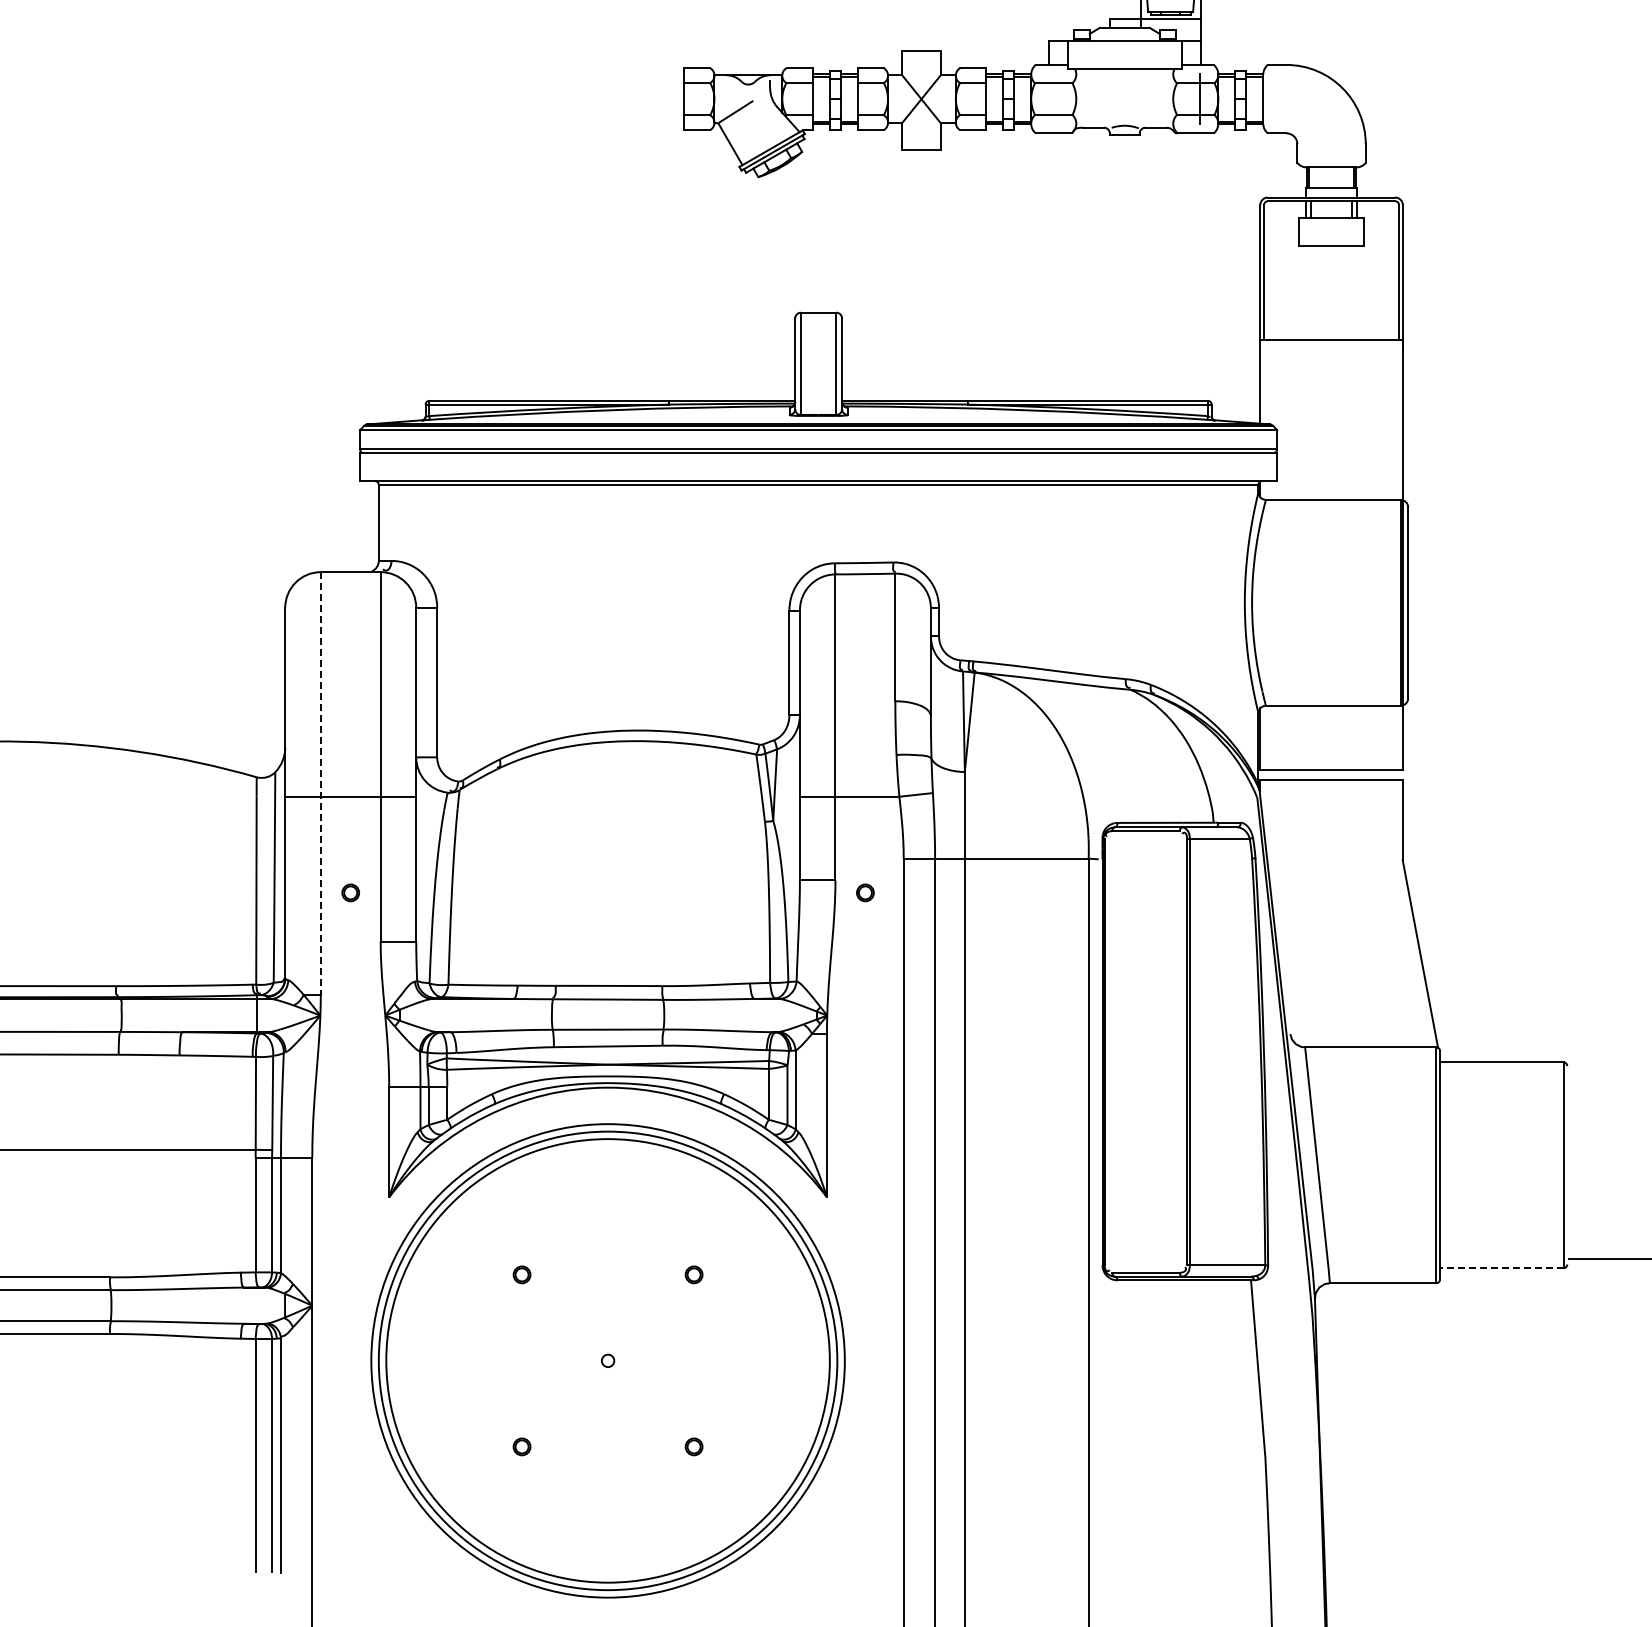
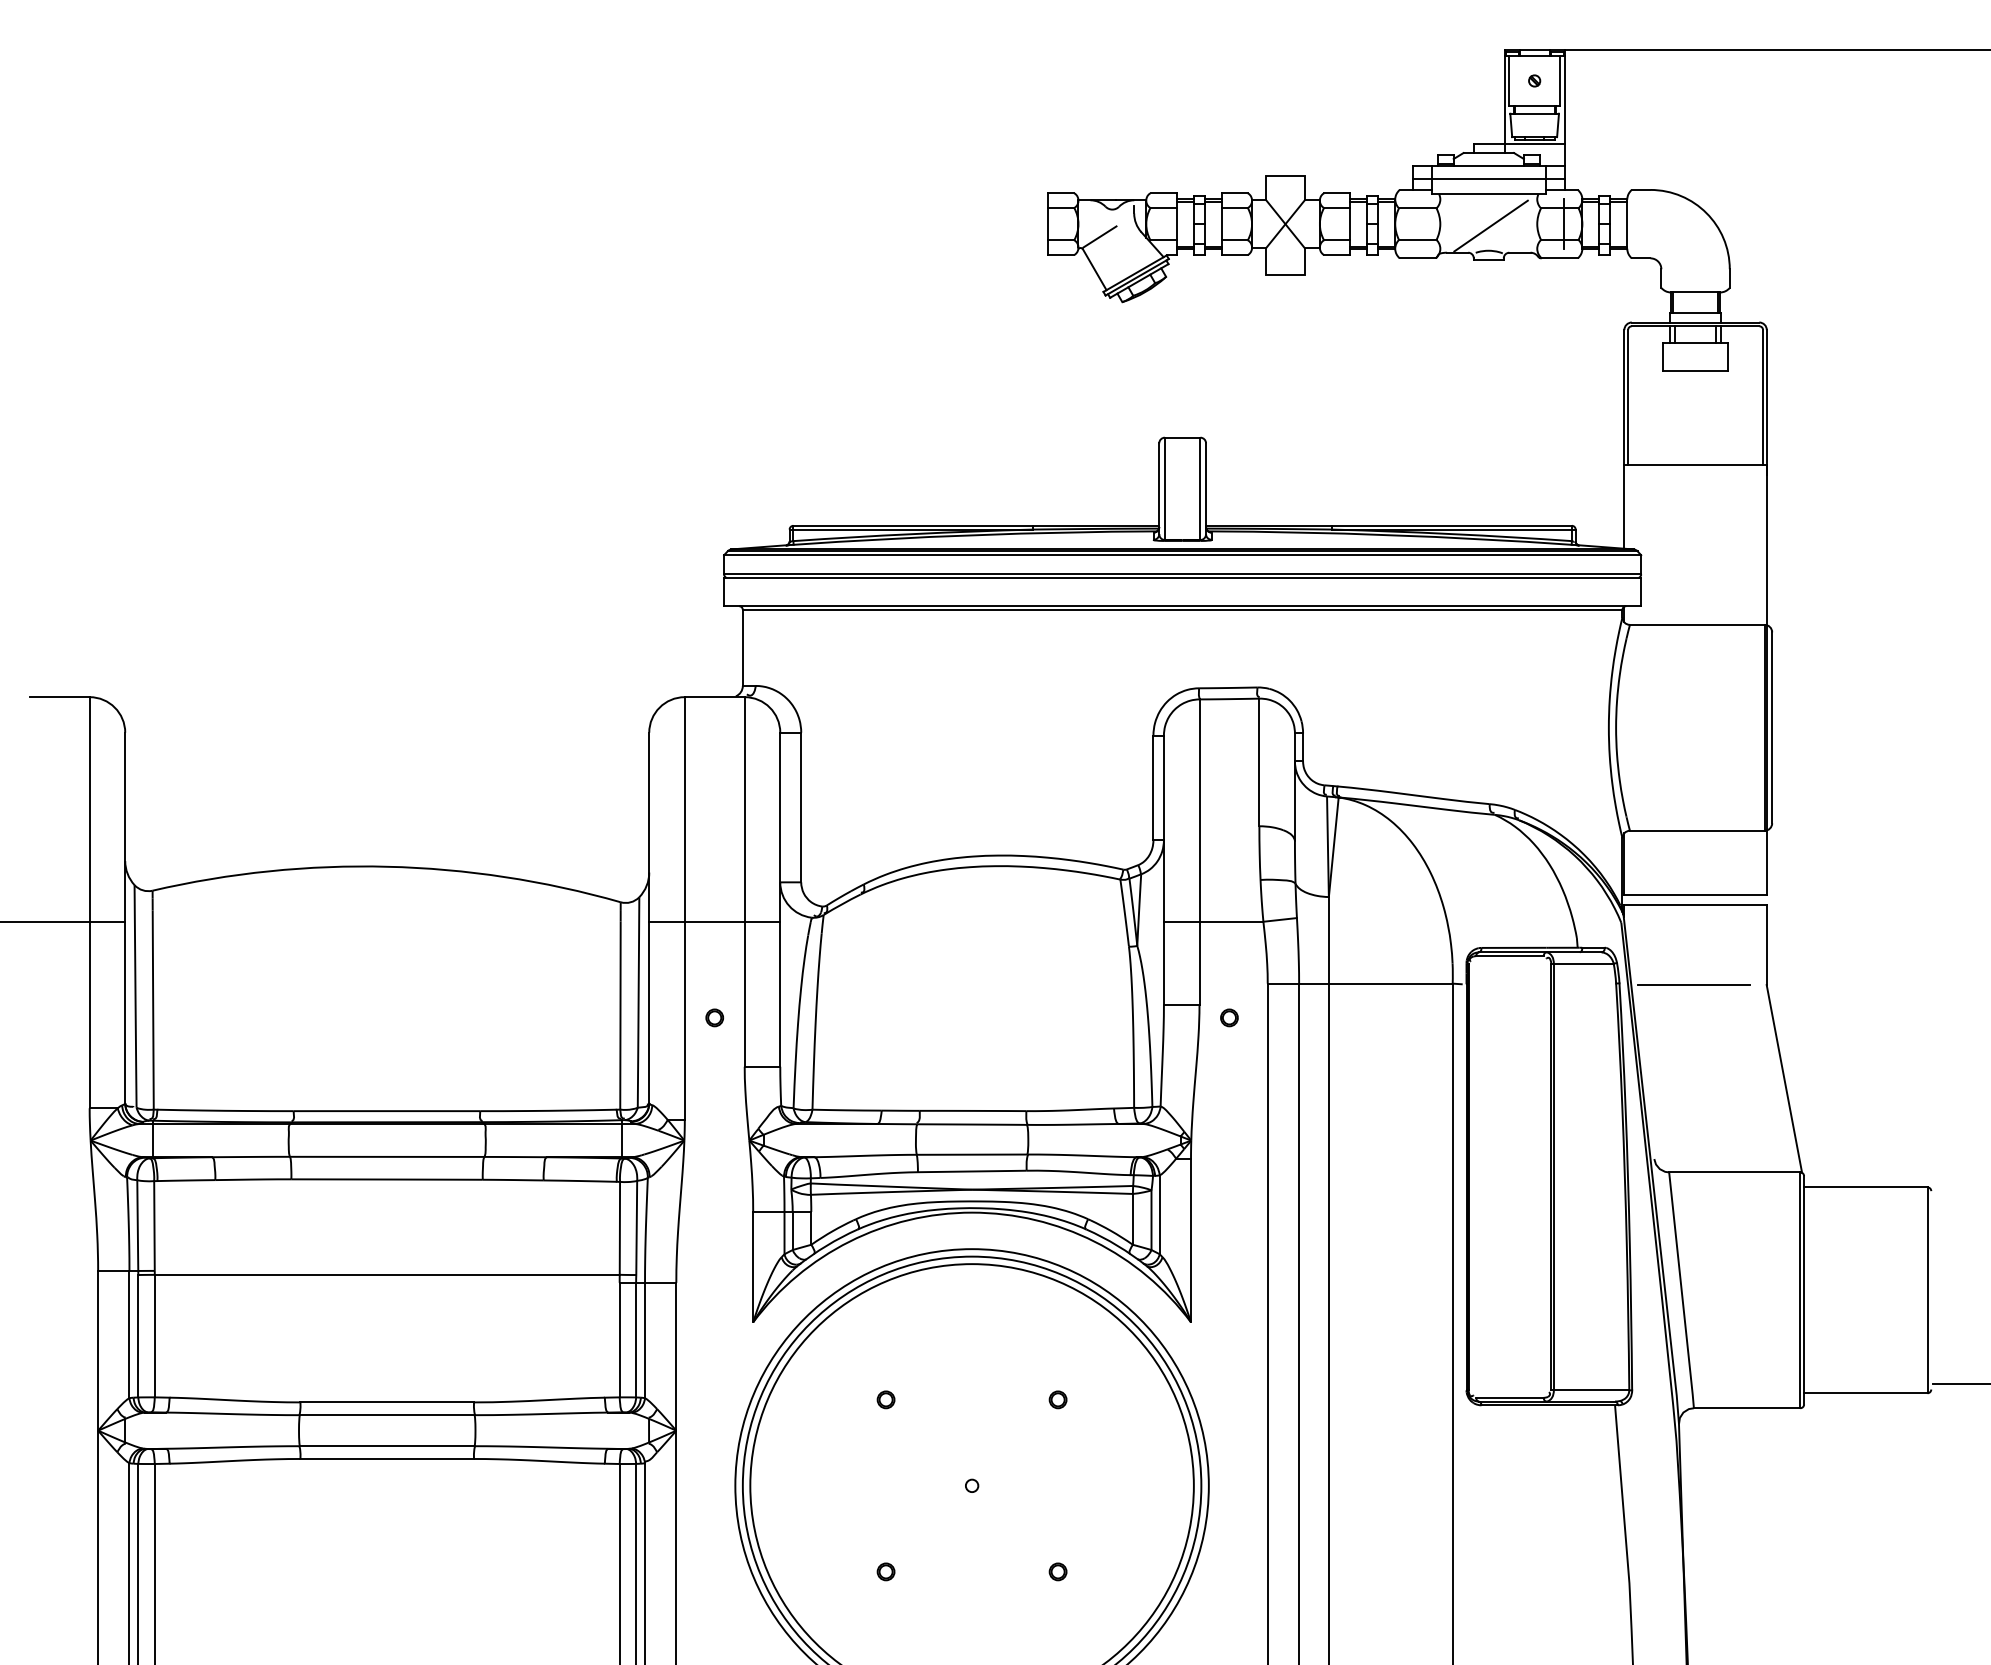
line: (1124, 54) -> (1488, 179), added
line: (1126, 100) -> (1490, 225), added
line: (320, 784) -> (684, 909), dashed -> solid
line: (1329, 860) -> (1693, 985), added
line: (1501, 1268) -> (1865, 1393), dashed -> solid

